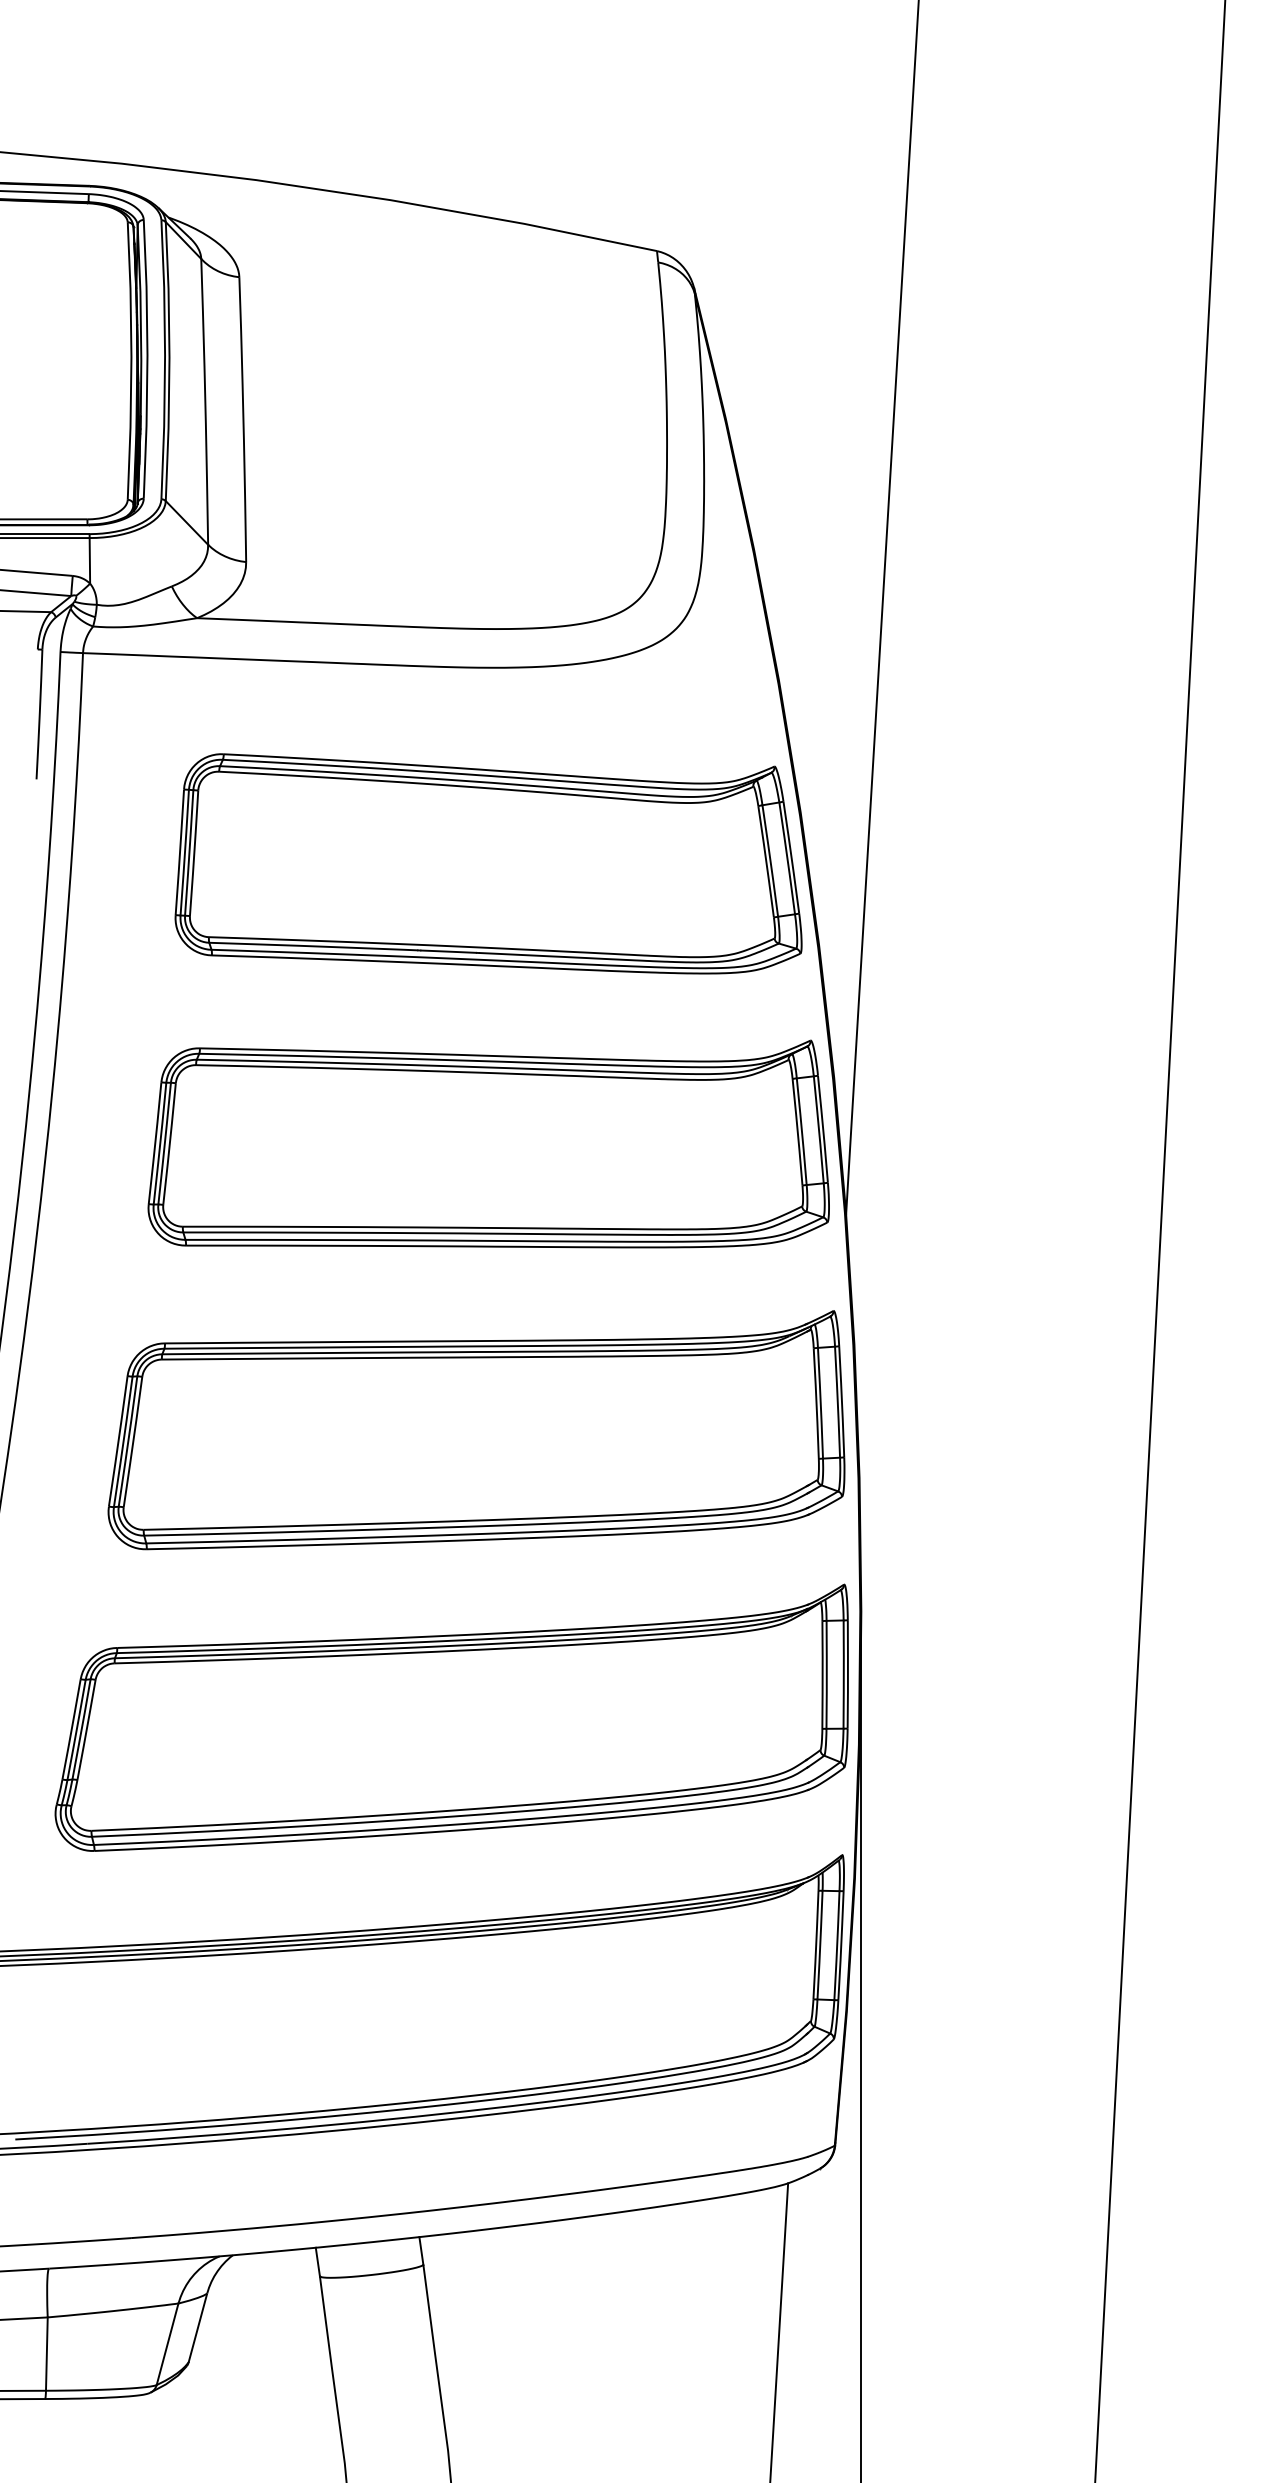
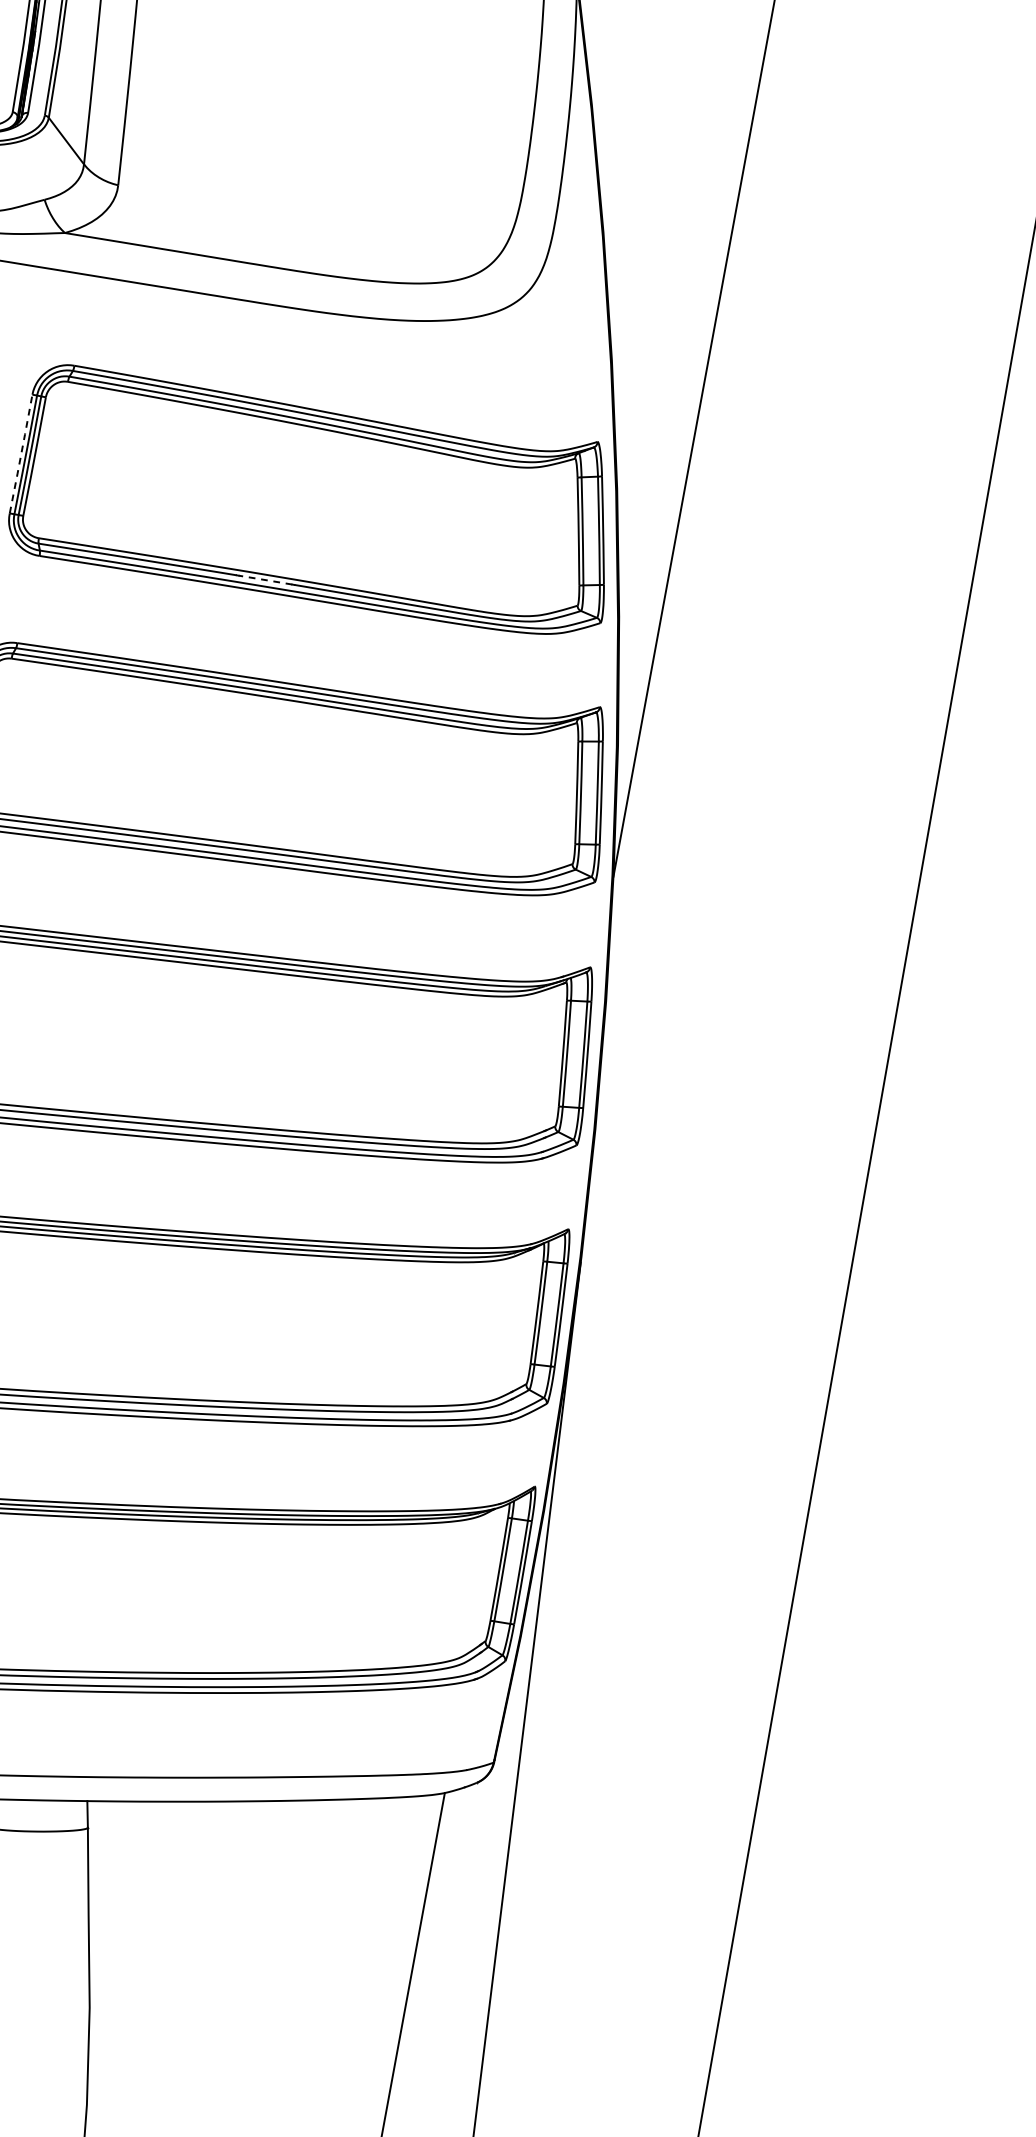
line: (180, 851) -> (21, 453), solid -> dashed
line: (448, 951) -> (265, 579), solid -> dashed

